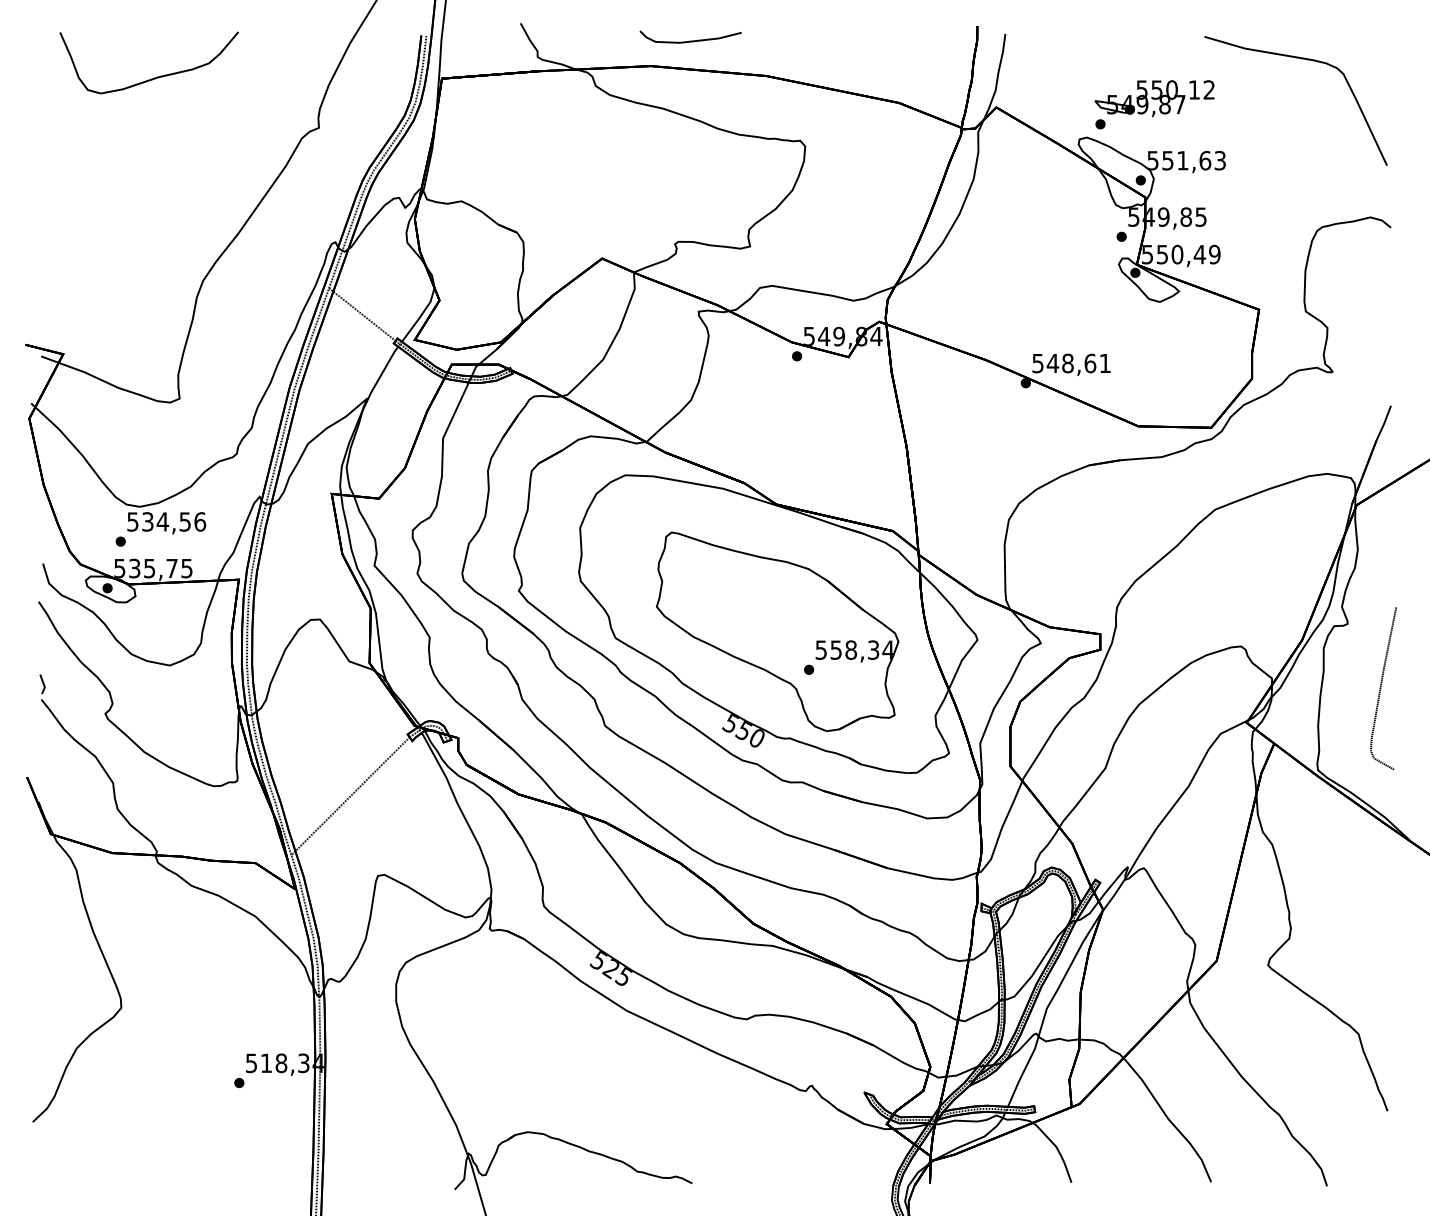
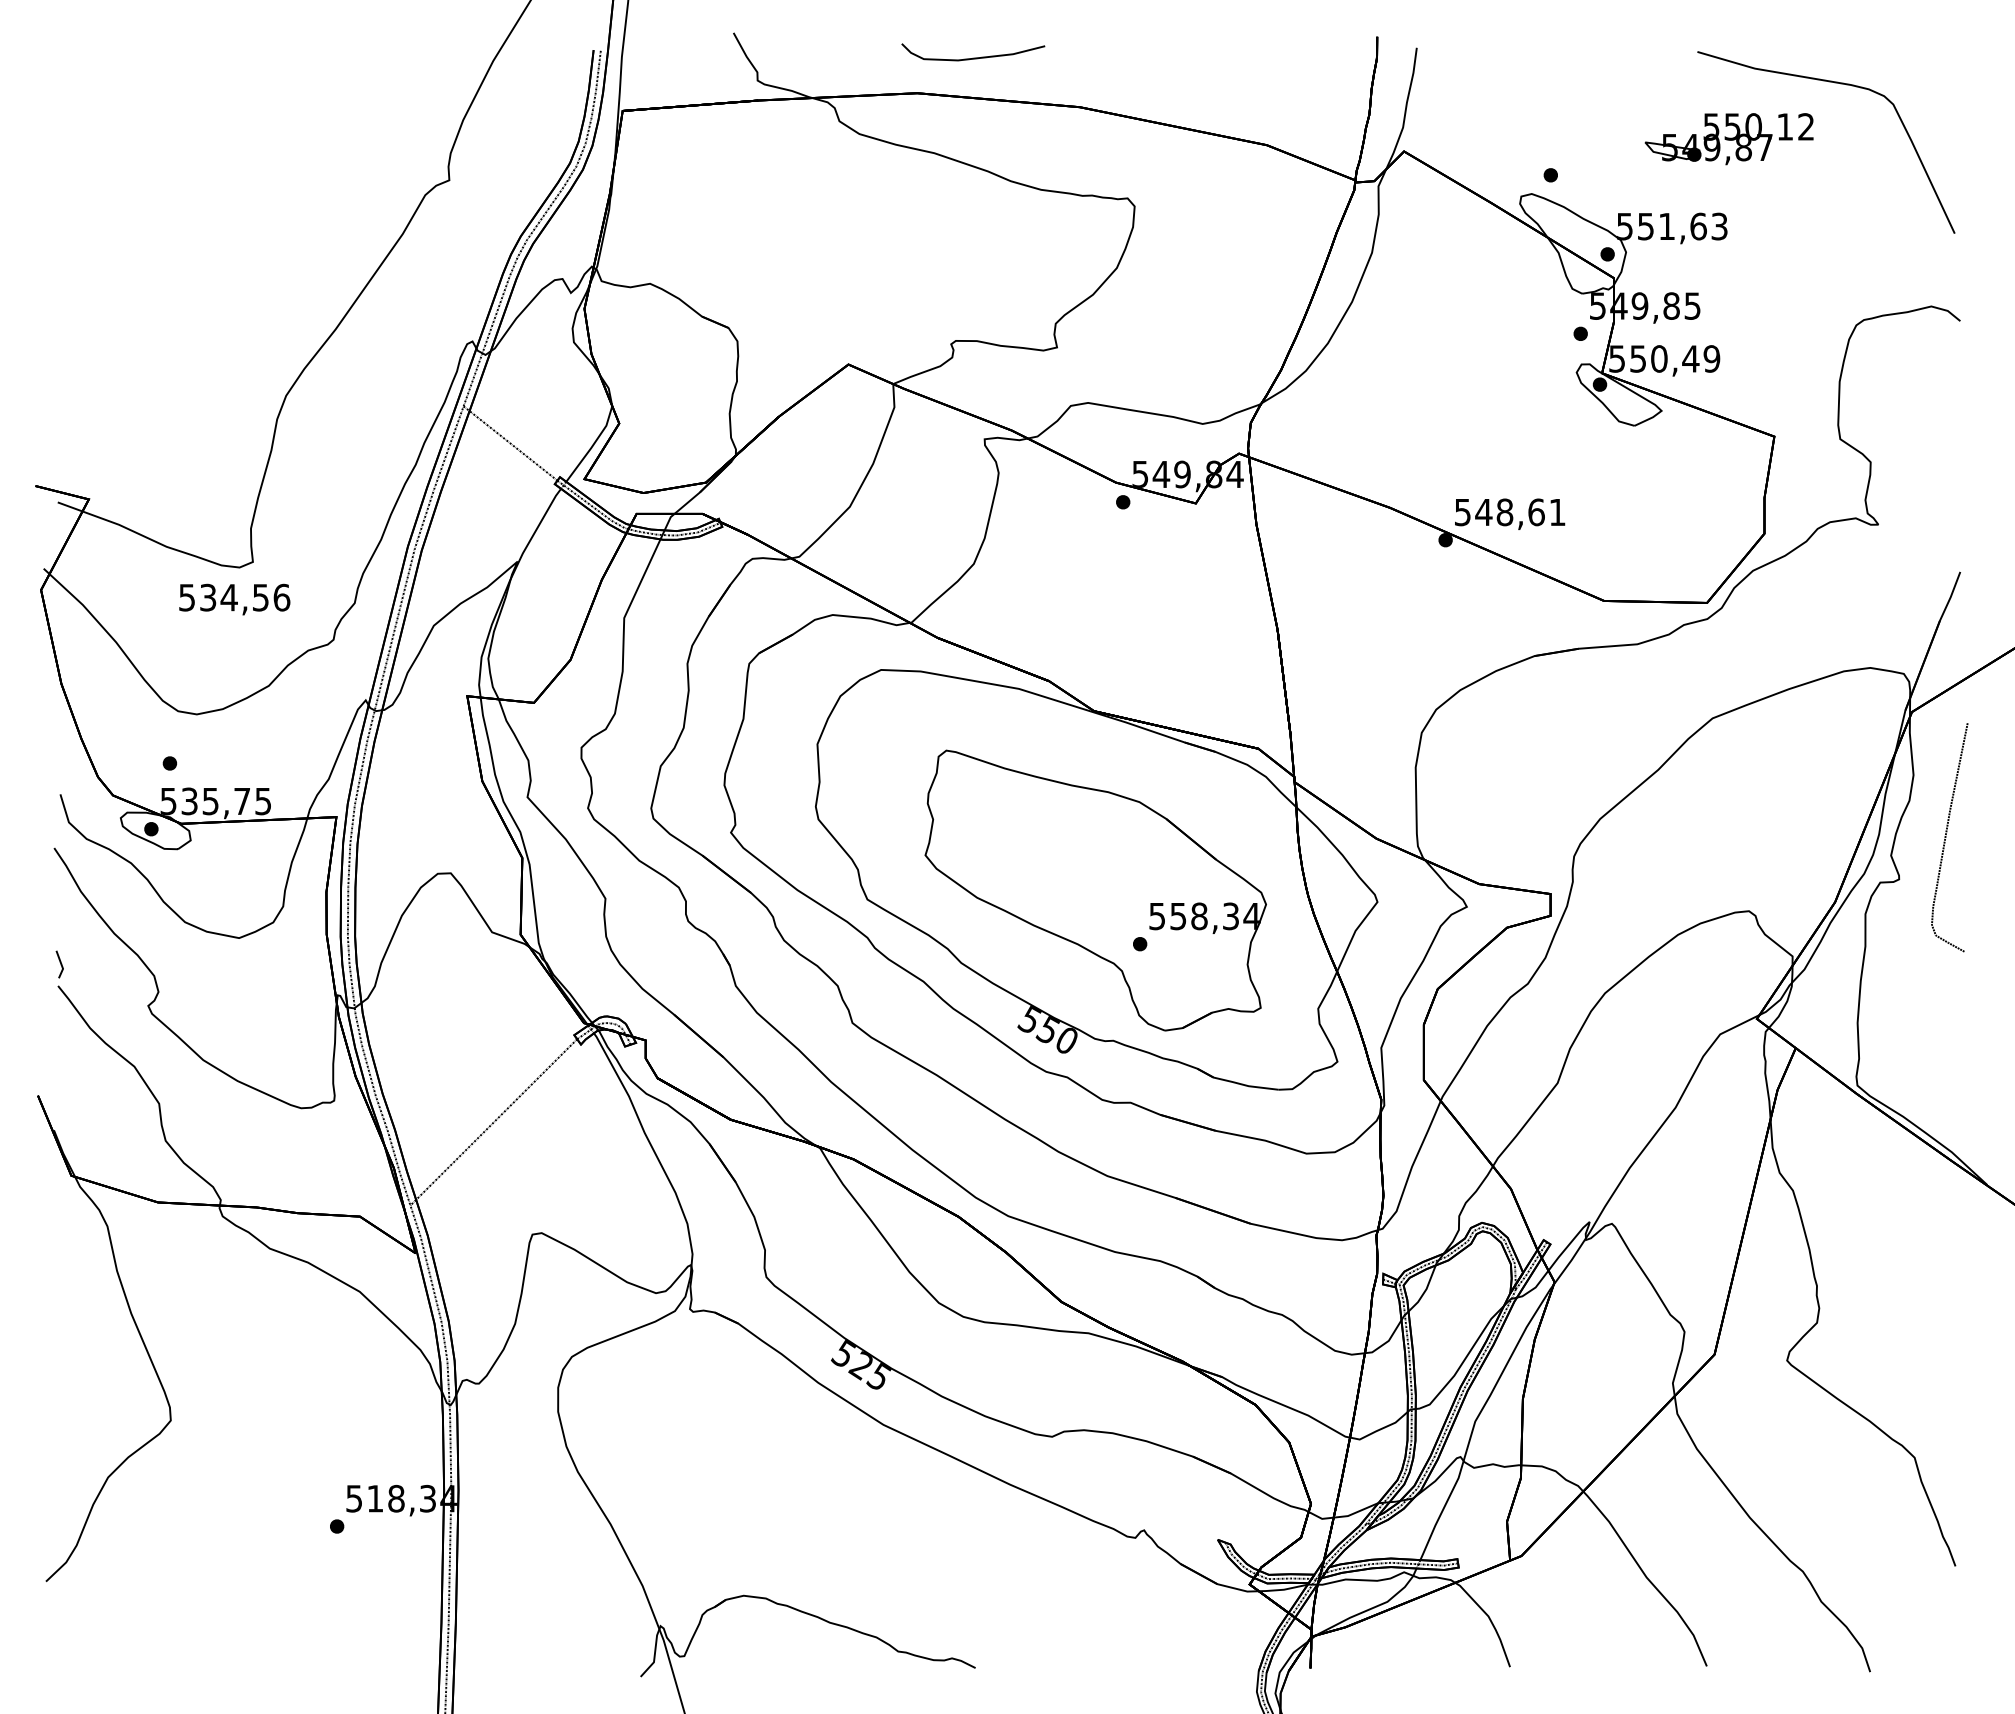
part: (155, 77) -> (218, 109), removed
part: (1154, 98) -> (1728, 139), moved
text: (166, 523) -> (234, 599), moved
curve: (1381, 688) -> (1946, 837), moved

